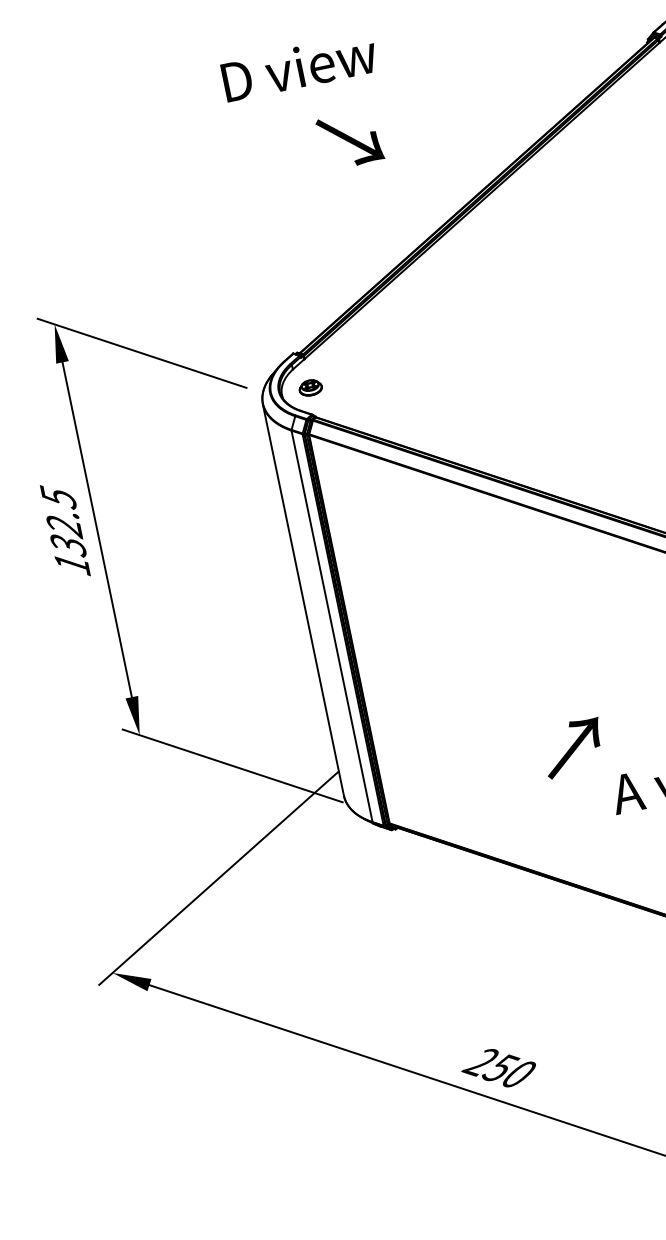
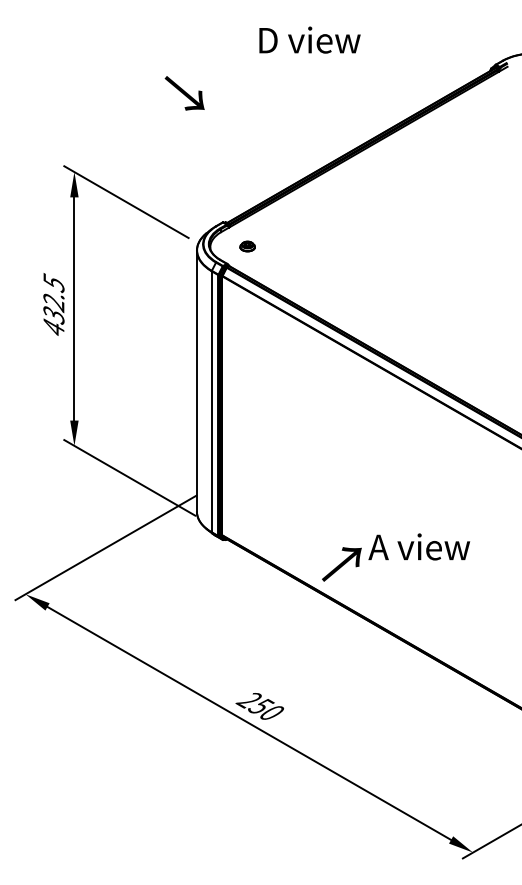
text: (298, 66) -> (309, 39), moved
text: (349, 140) -> (184, 93), moved
part: (310, 387) -> (247, 246), moved
text: (71, 564) -> (53, 327), 132.5 -> 432.5
text: (572, 748) -> (341, 564), moved

